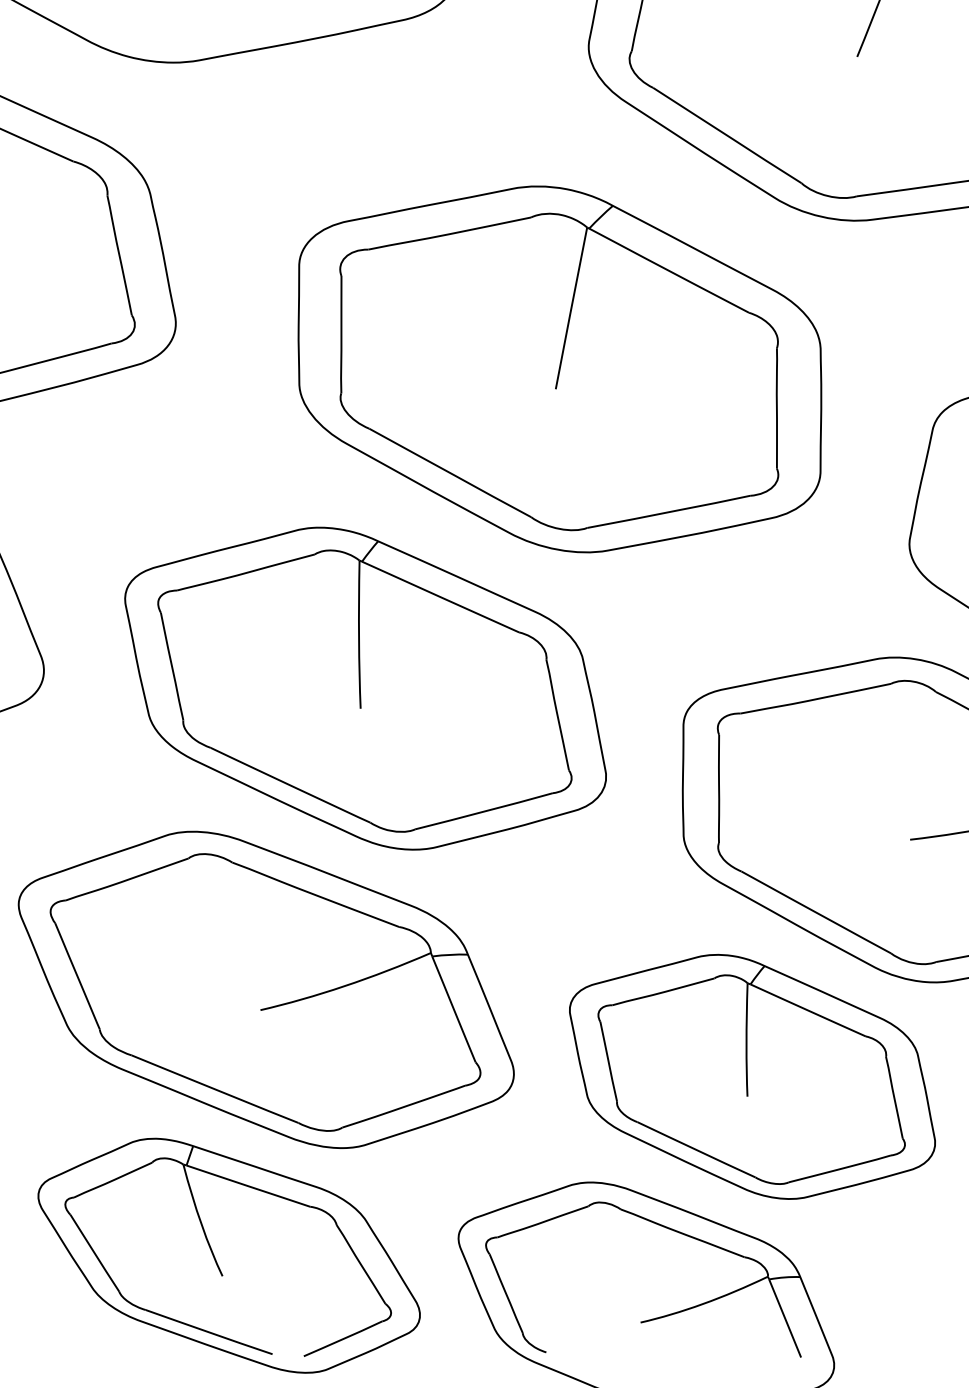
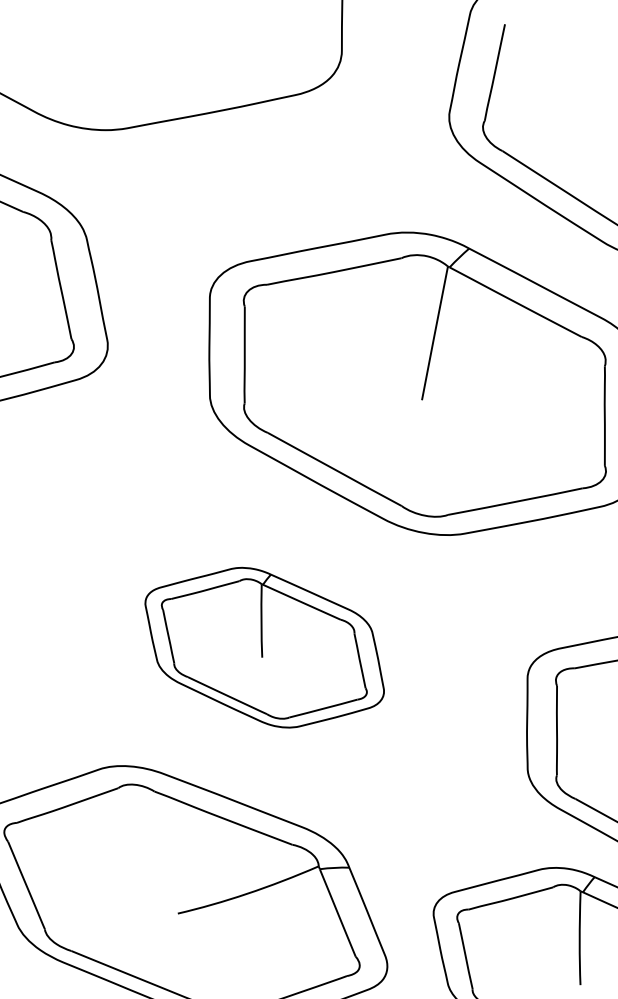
part: (365, 688) -> (264, 647), size x0.6

